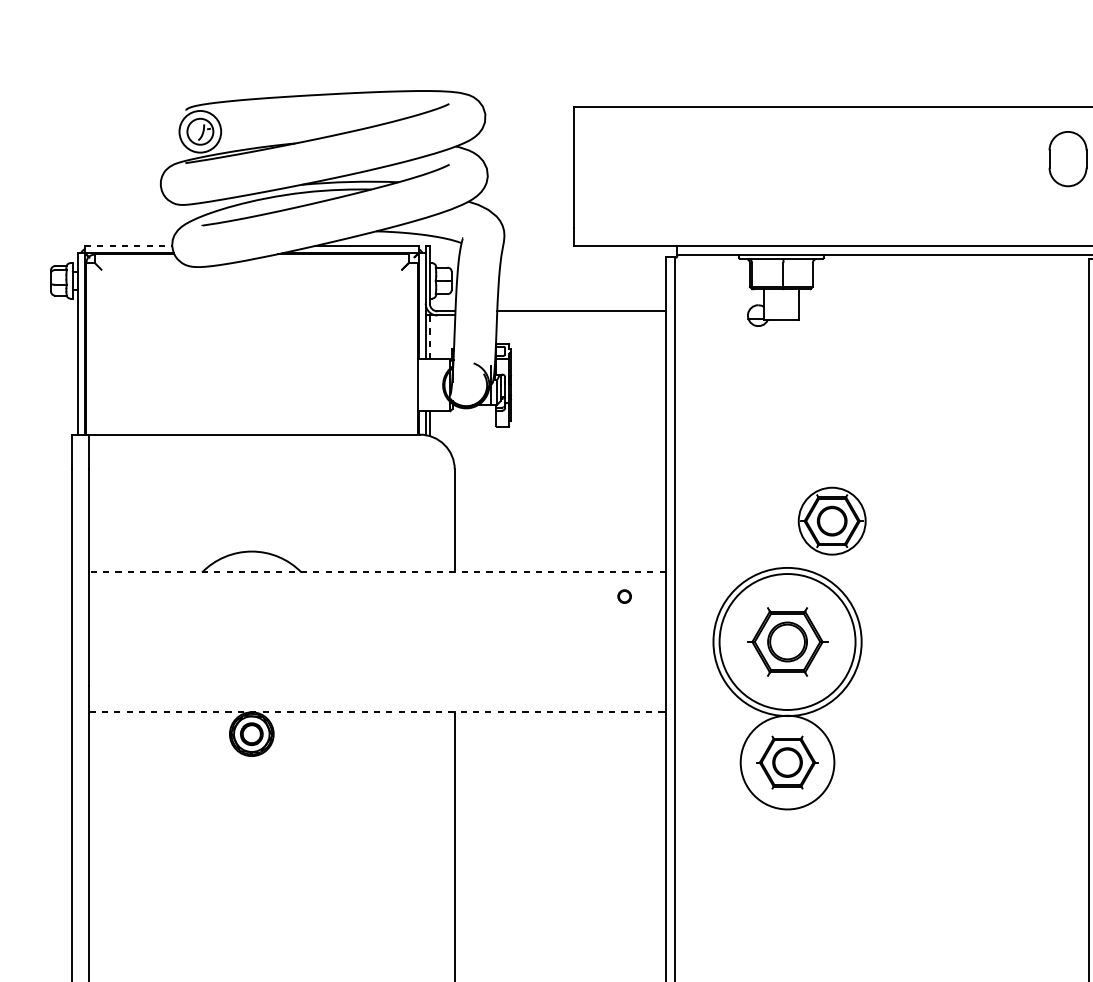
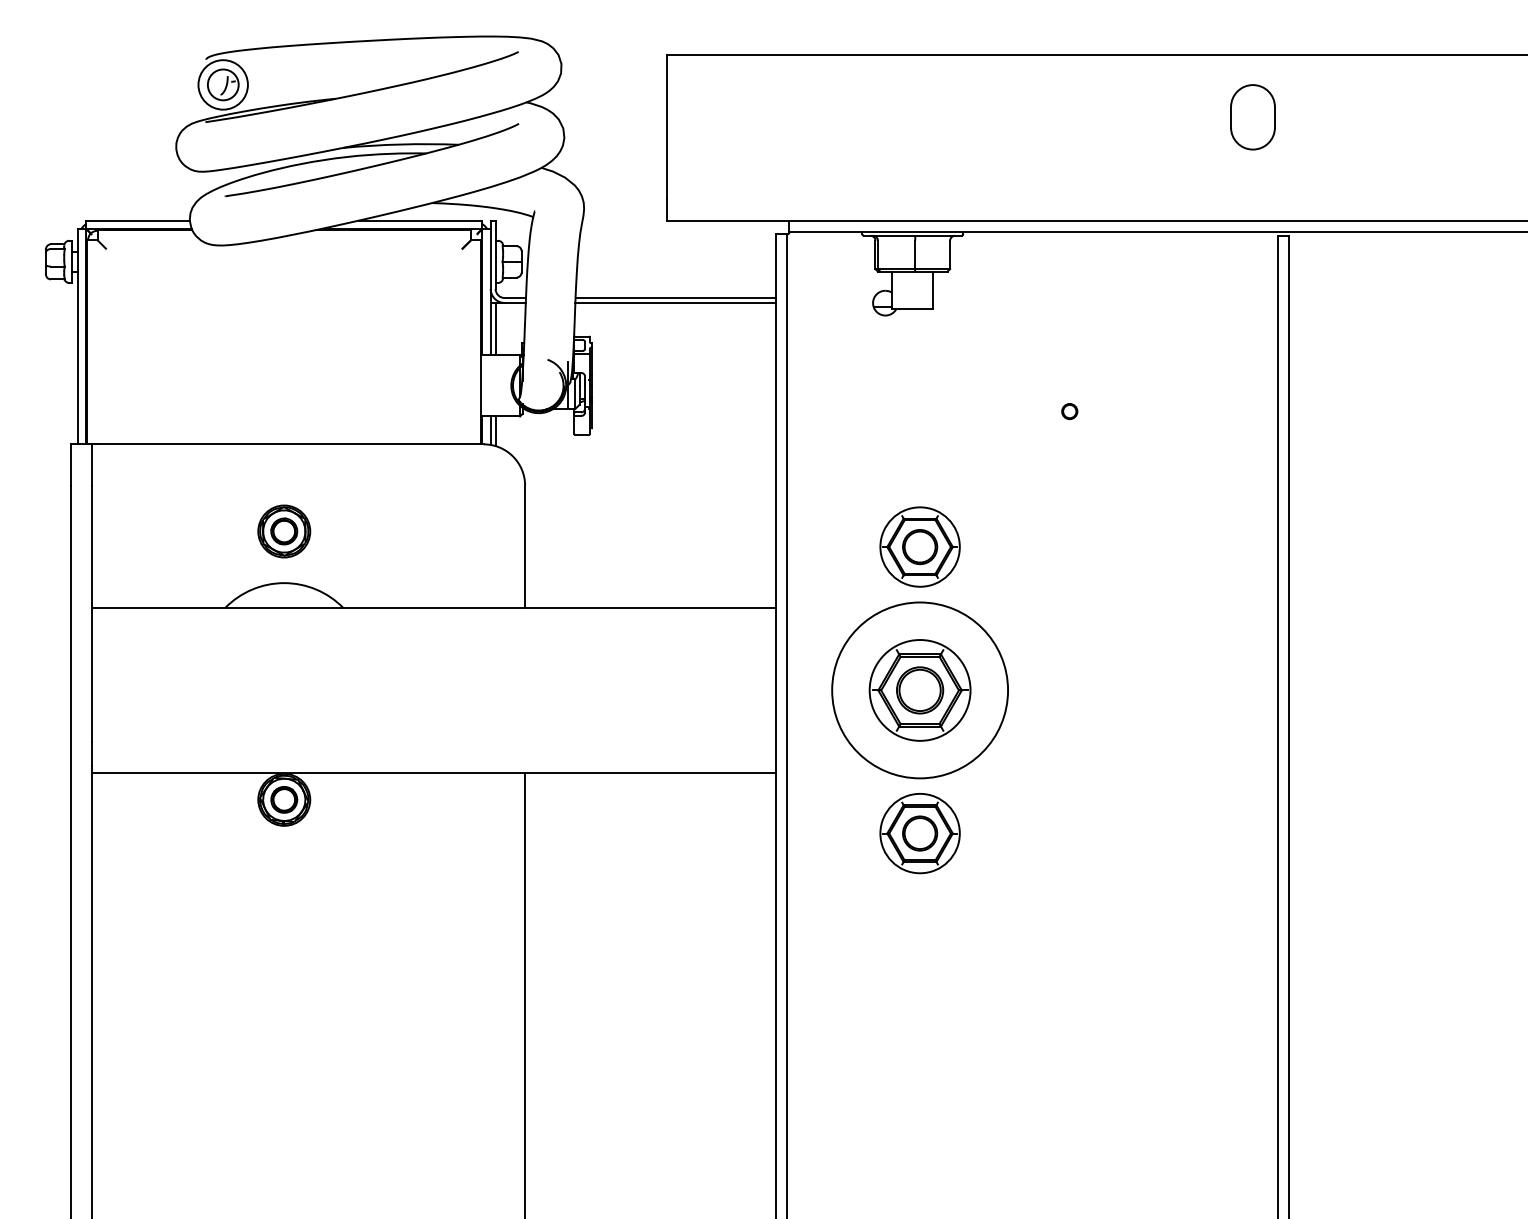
line: (128, 246) -> (137, 220), dashed -> solid
line: (581, 315) -> (675, 302), added
line: (429, 337) -> (495, 328), dashed -> solid
part: (251, 508) -> (284, 531), added
part: (831, 520) -> (919, 546), moved
line: (377, 572) -> (433, 607), dashed -> solid
circle: (624, 596) -> (1069, 411), moved
circle: (787, 642) -> (919, 690), size x0.62
line: (378, 711) -> (434, 773), dashed -> solid
circle: (787, 762) -> (919, 833), size x0.71

